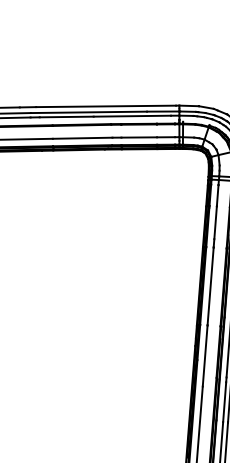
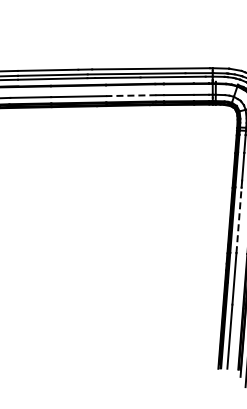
line: (81, 138) -> (130, 95), solid -> dashed
line: (211, 286) -> (239, 220), solid -> dashed

